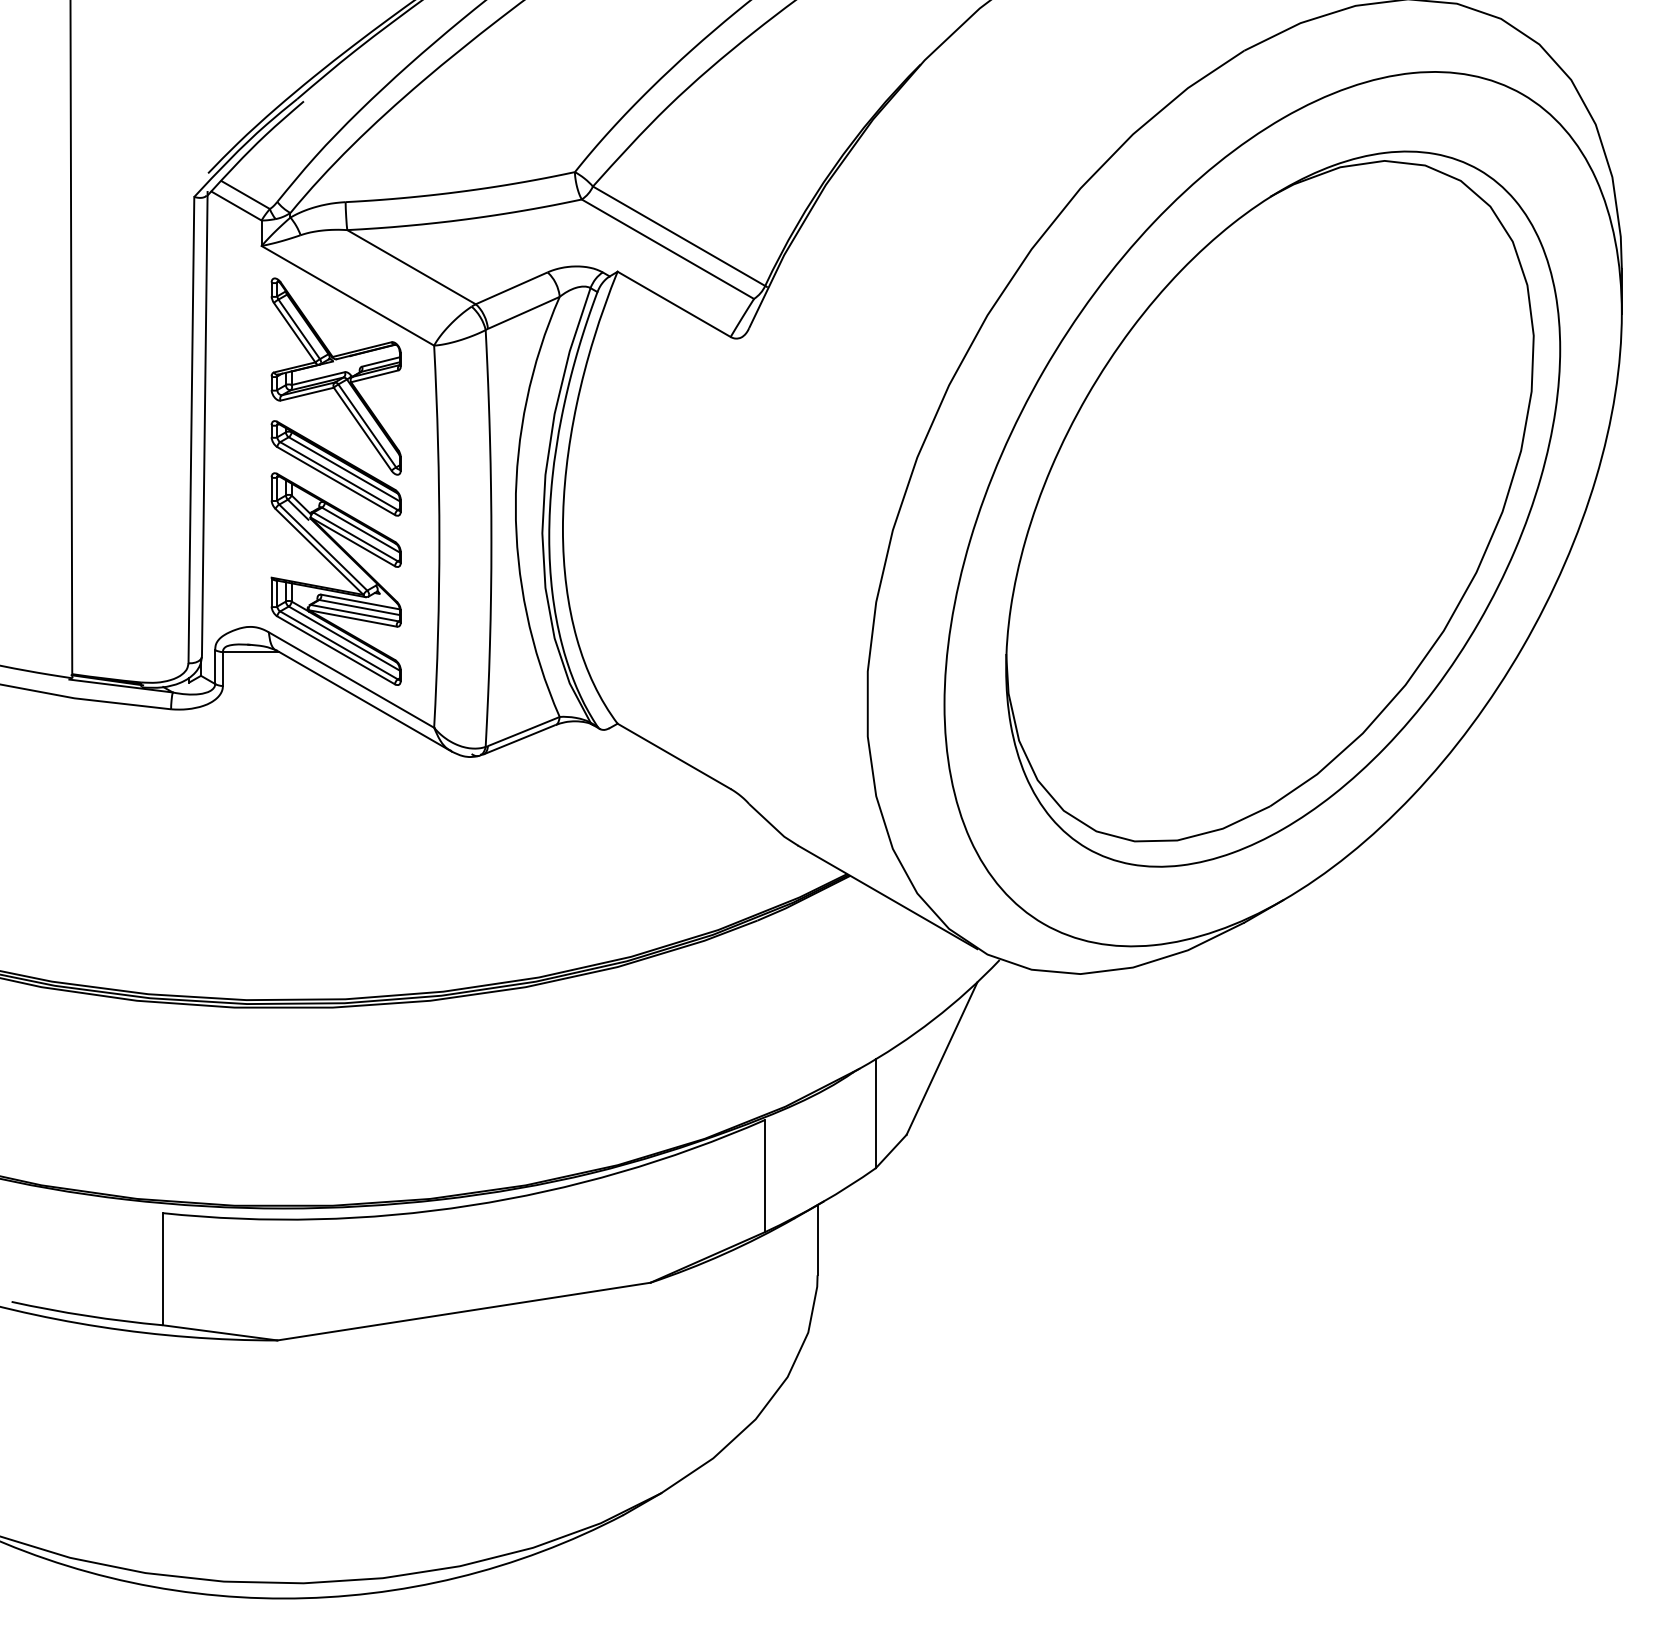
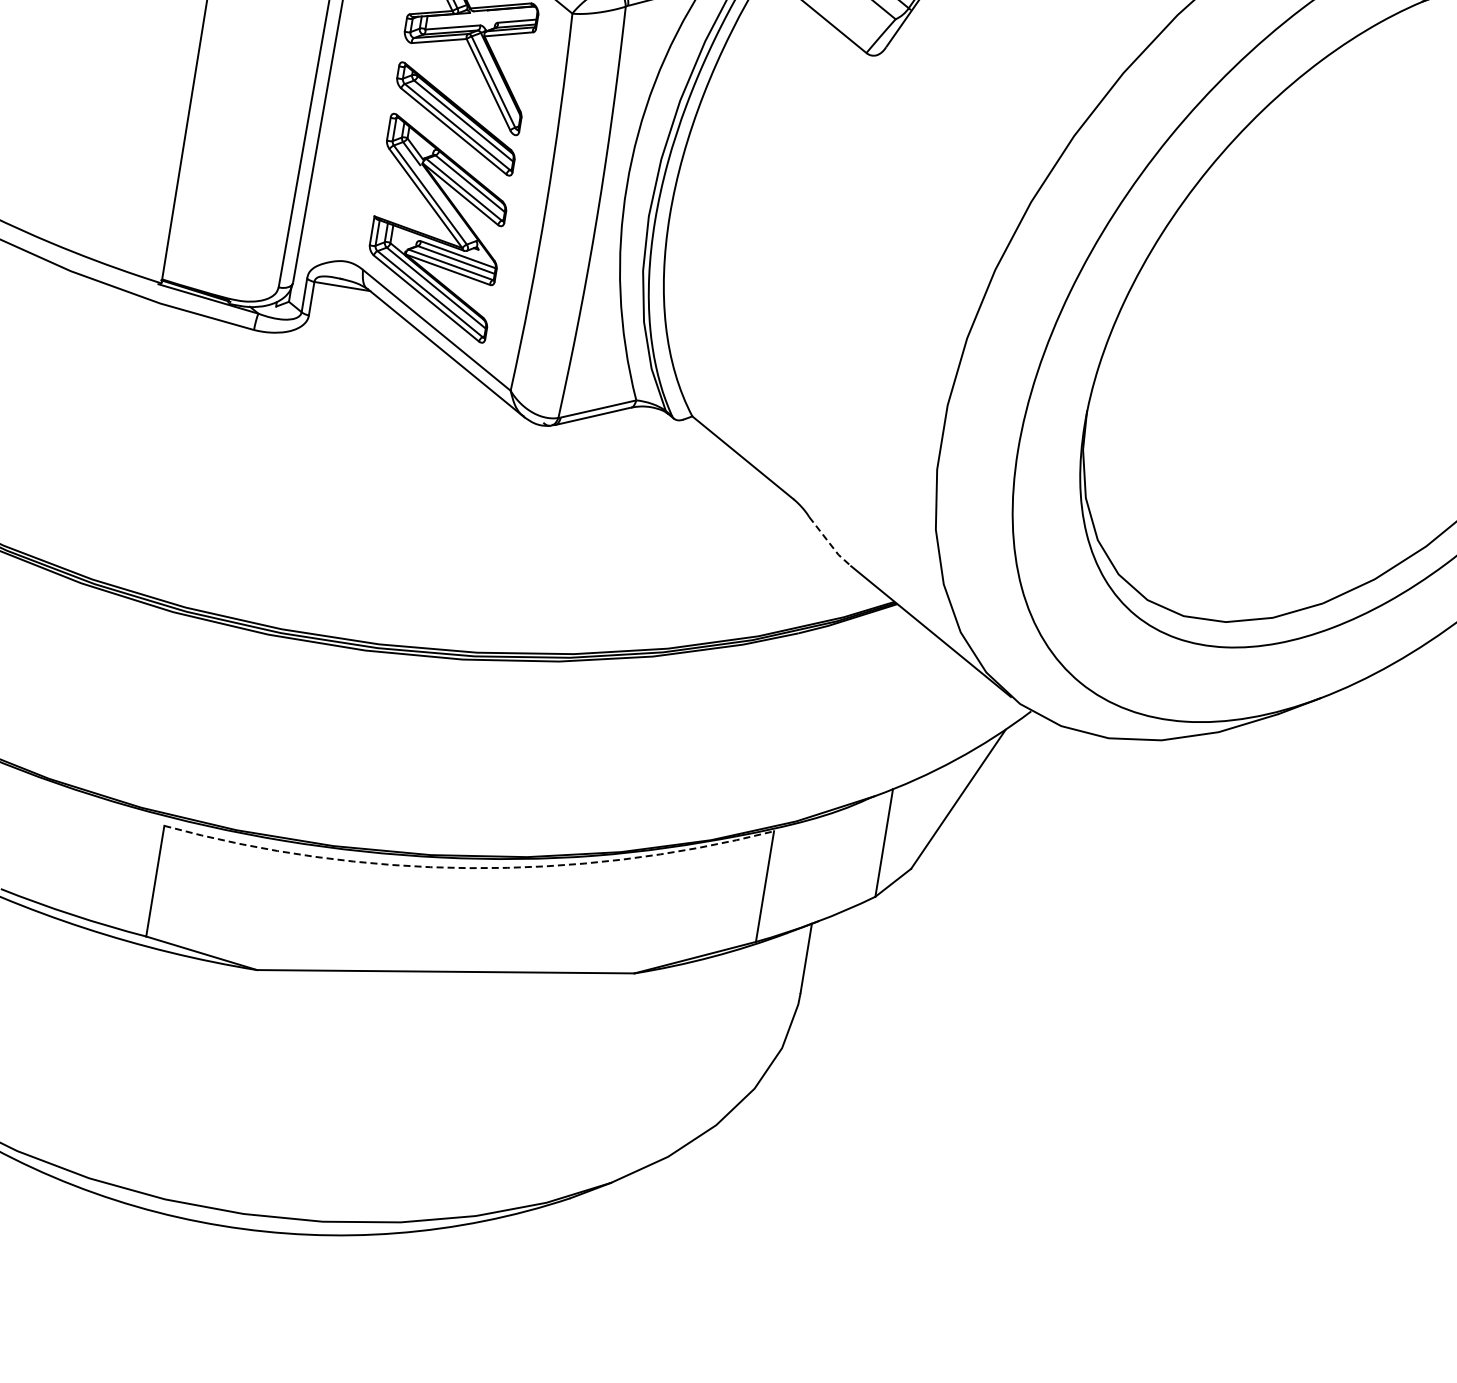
line: (774, 827) -> (830, 544), solid -> dashed
arc: (470, 1205) -> (469, 868), solid -> dashed

